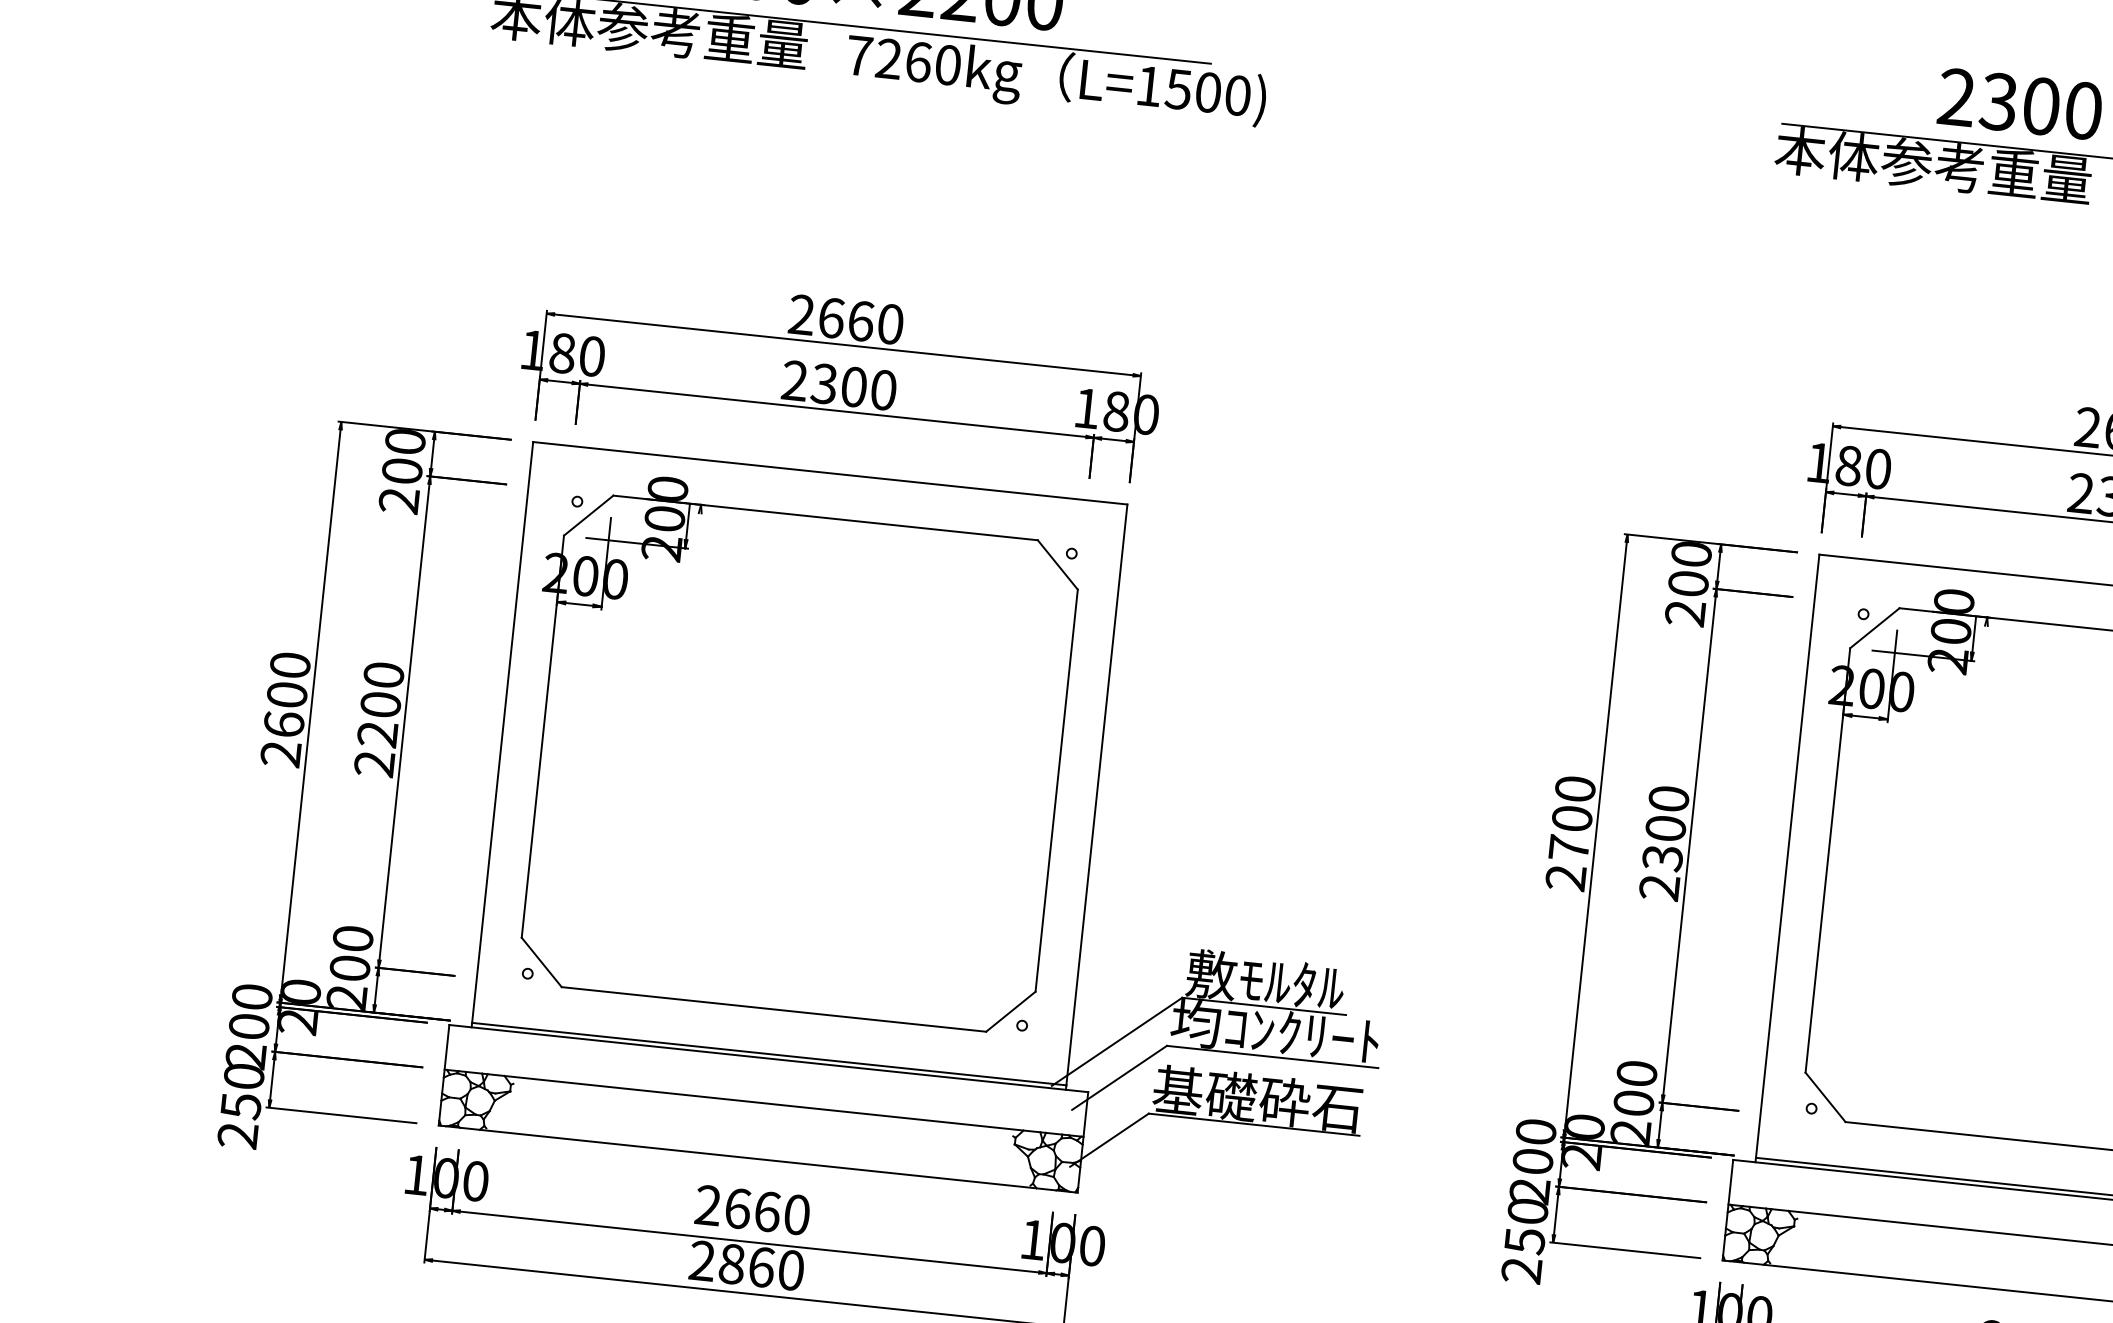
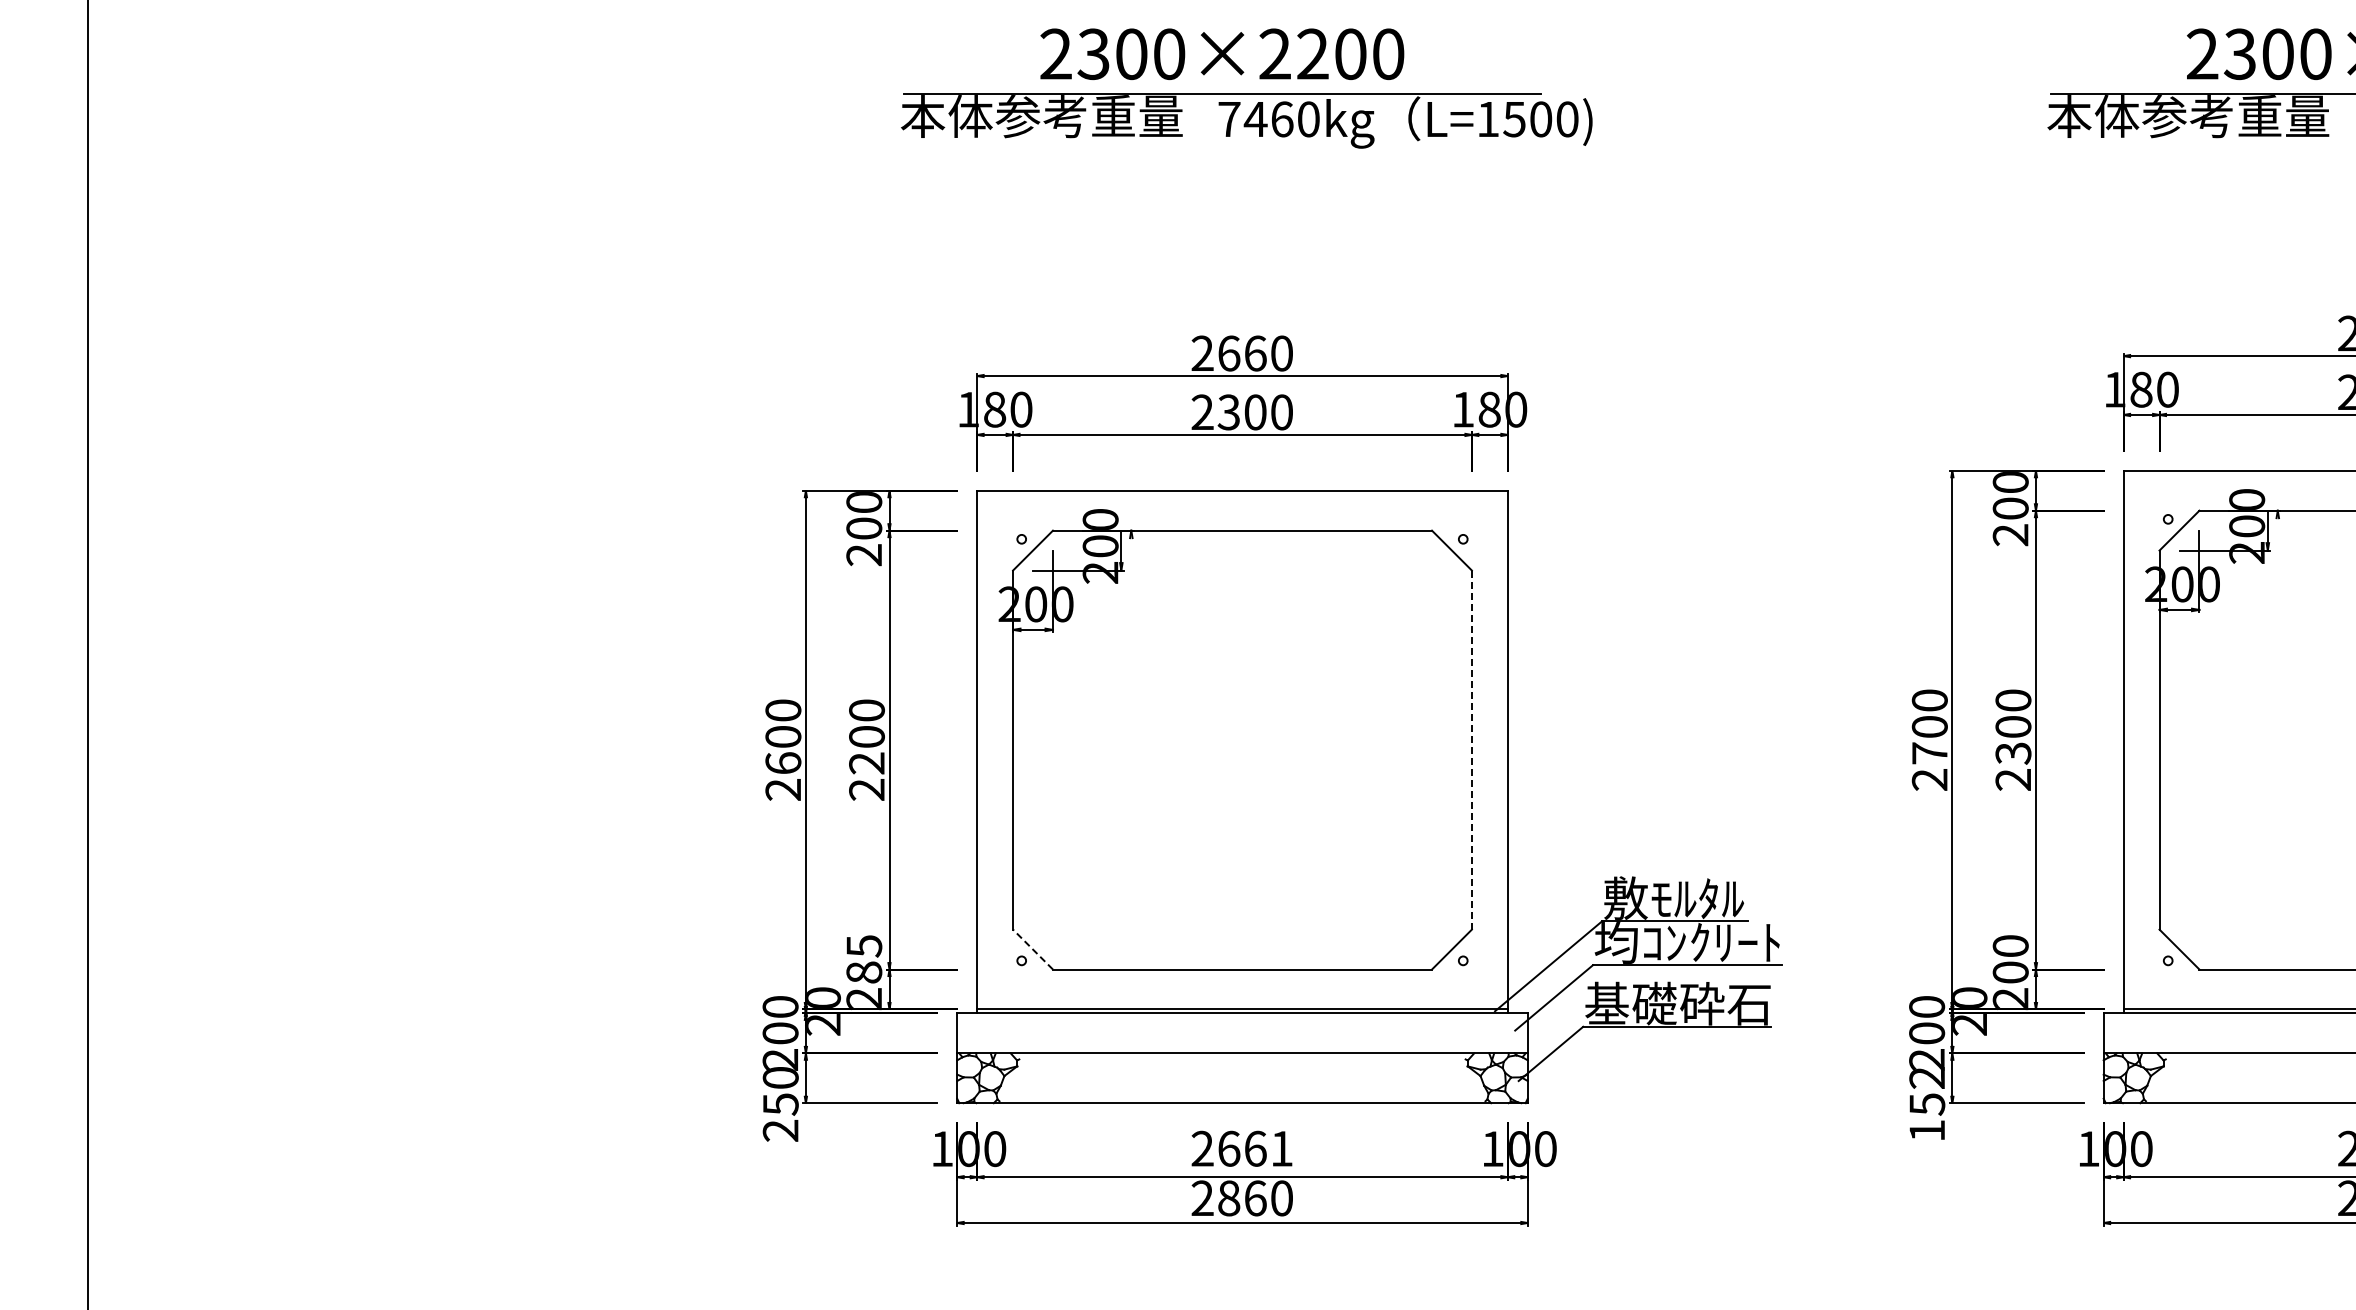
text: (888, 57) -> (1255, 118), 7260kg -> 7460kg
line: (1056, 791) -> (1471, 750), solid -> dashed
text: (351, 953) -> (864, 959), 200 -> 285
line: (541, 962) -> (1032, 949), solid -> dashed
text: (796, 1214) -> (1281, 1148), 2660 -> 2661
text: (1525, 1241) -> (1927, 1104), 250 -> 152

